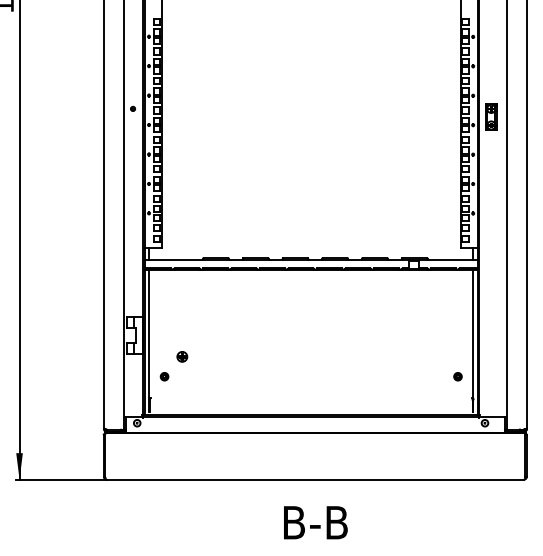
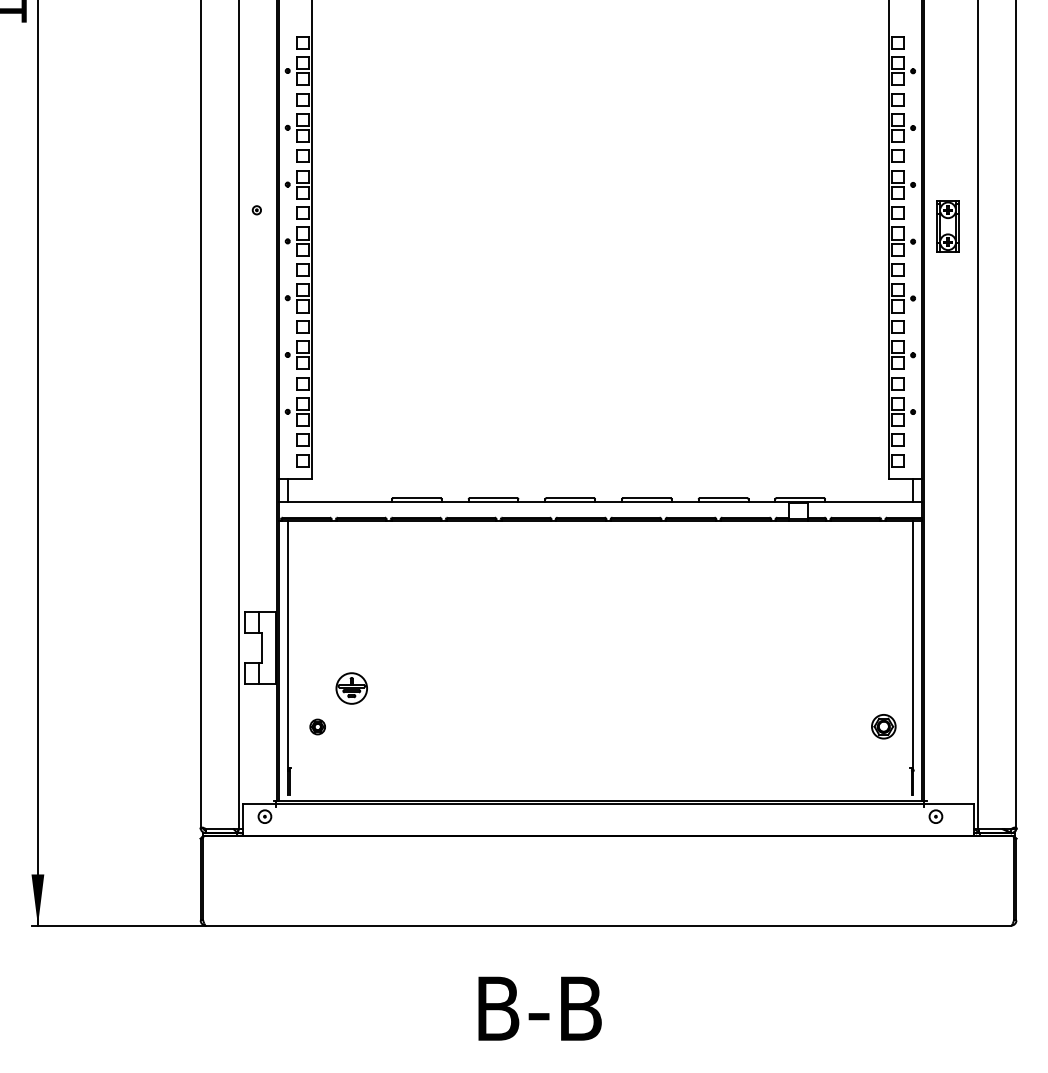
part: (182, 356) -> (352, 687), size x1.6
part: (457, 376) -> (882, 726), size x1.6
text: (315, 522) -> (539, 1008), moved

